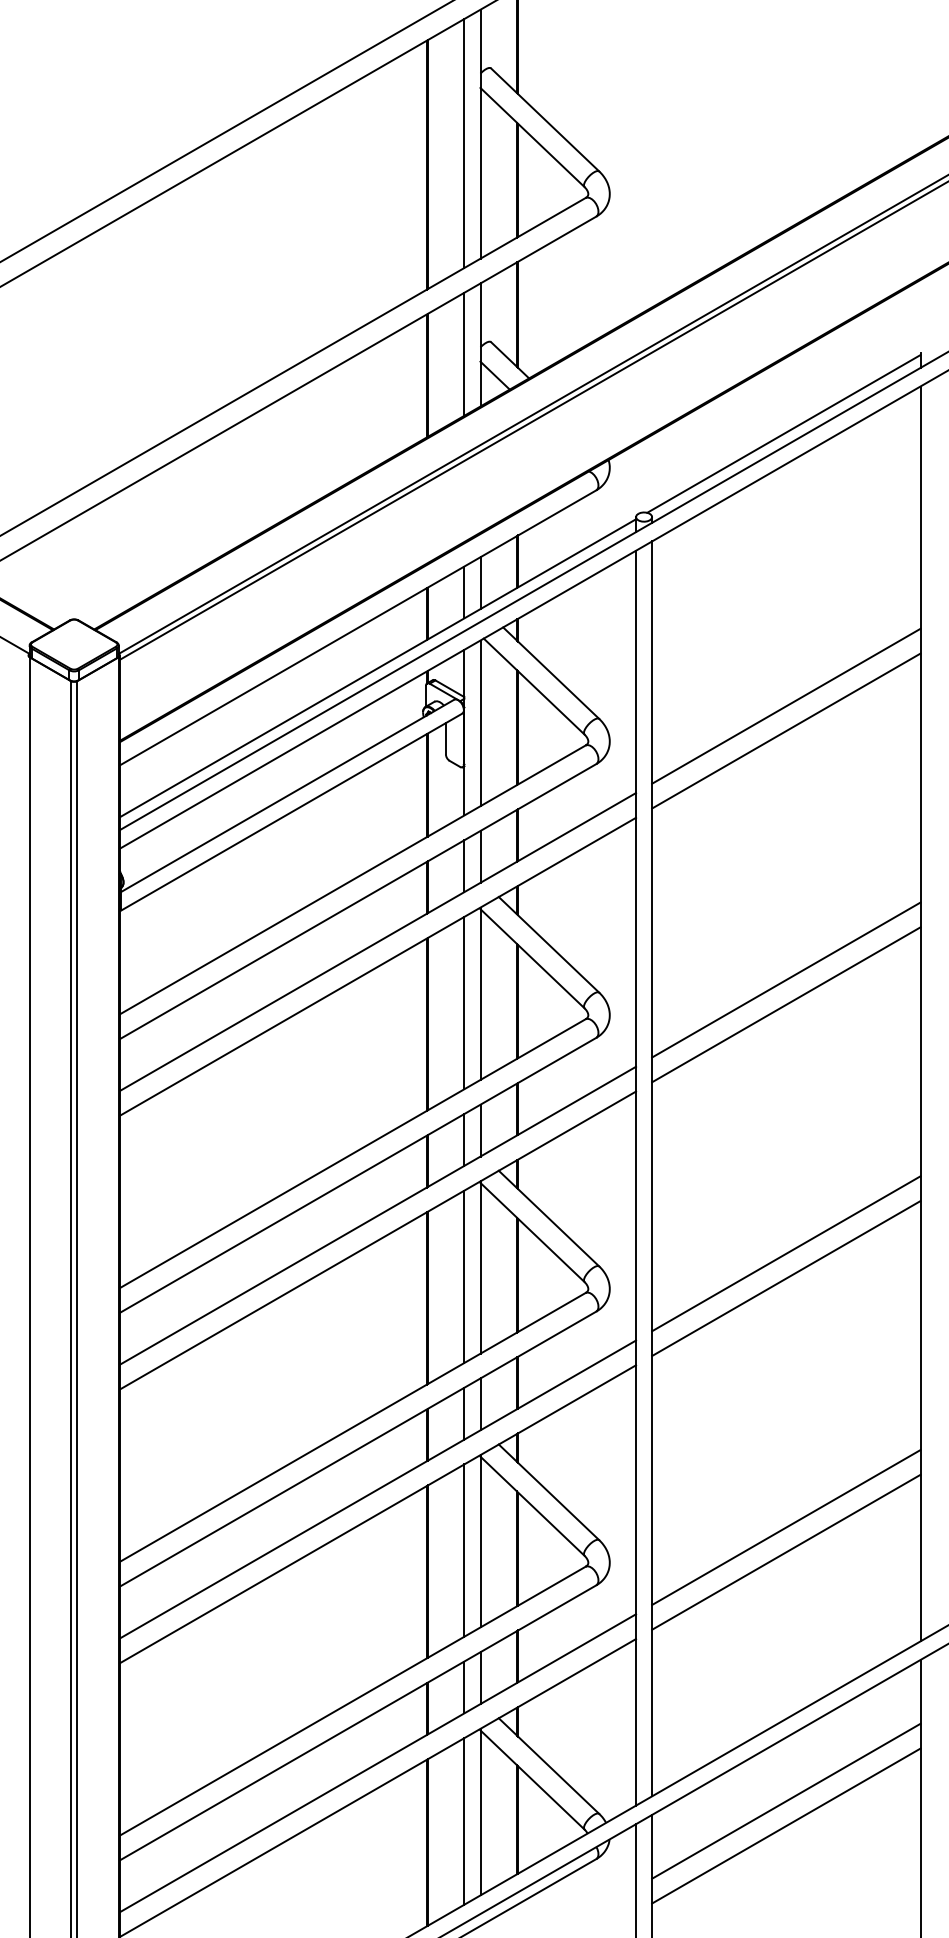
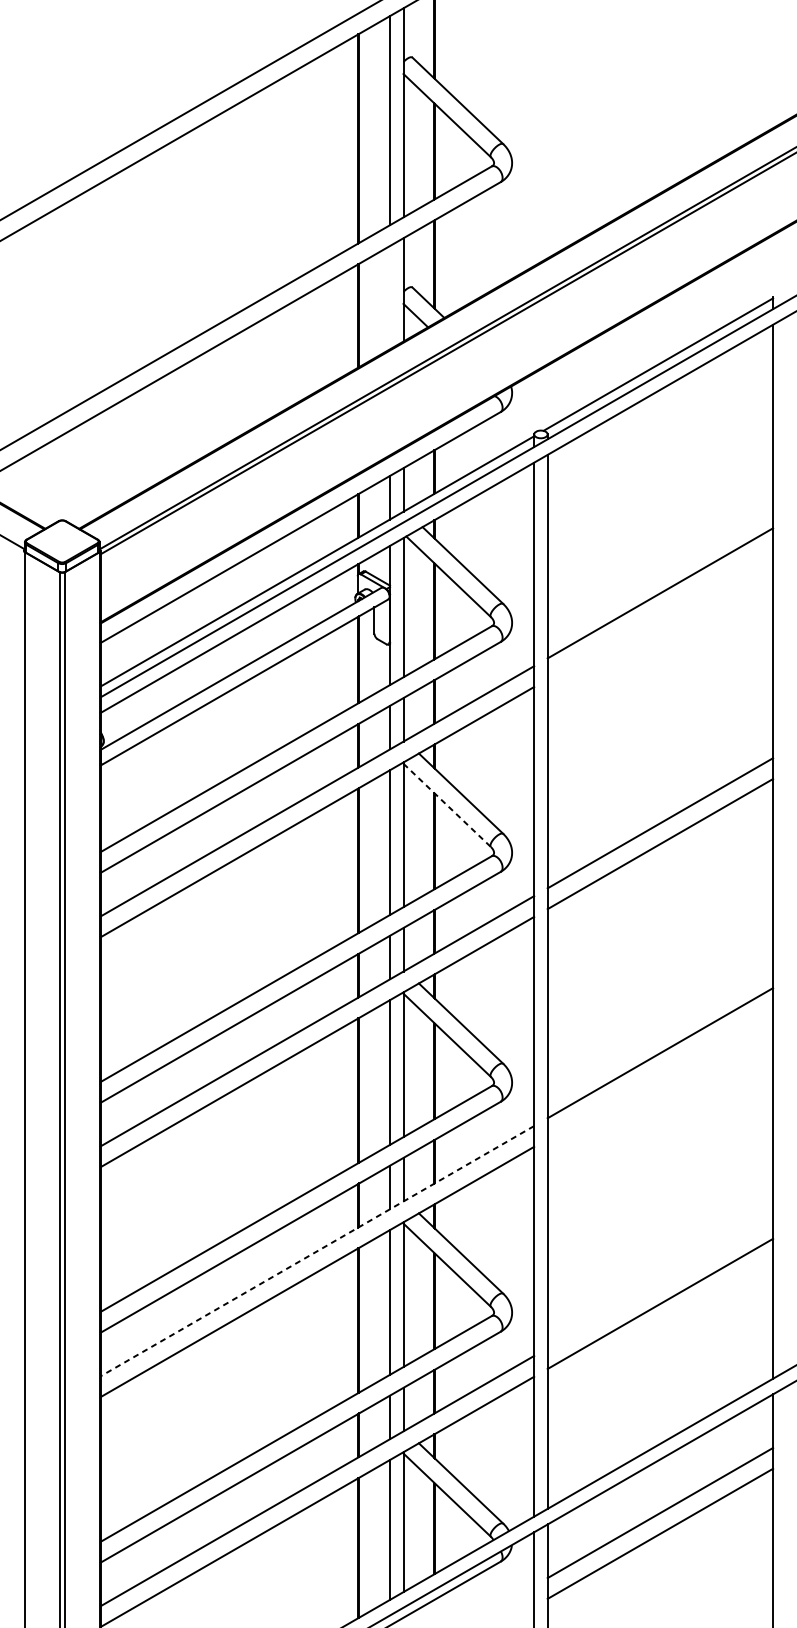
line: (464, 353) -> (390, 297), removed
line: (786, 730) -> (660, 613), removed
line: (532, 958) -> (447, 805), solid -> dashed
line: (786, 1278) -> (660, 1073), removed
line: (377, 1489) -> (317, 1251), solid -> dashed
line: (786, 1527) -> (660, 1283), removed

